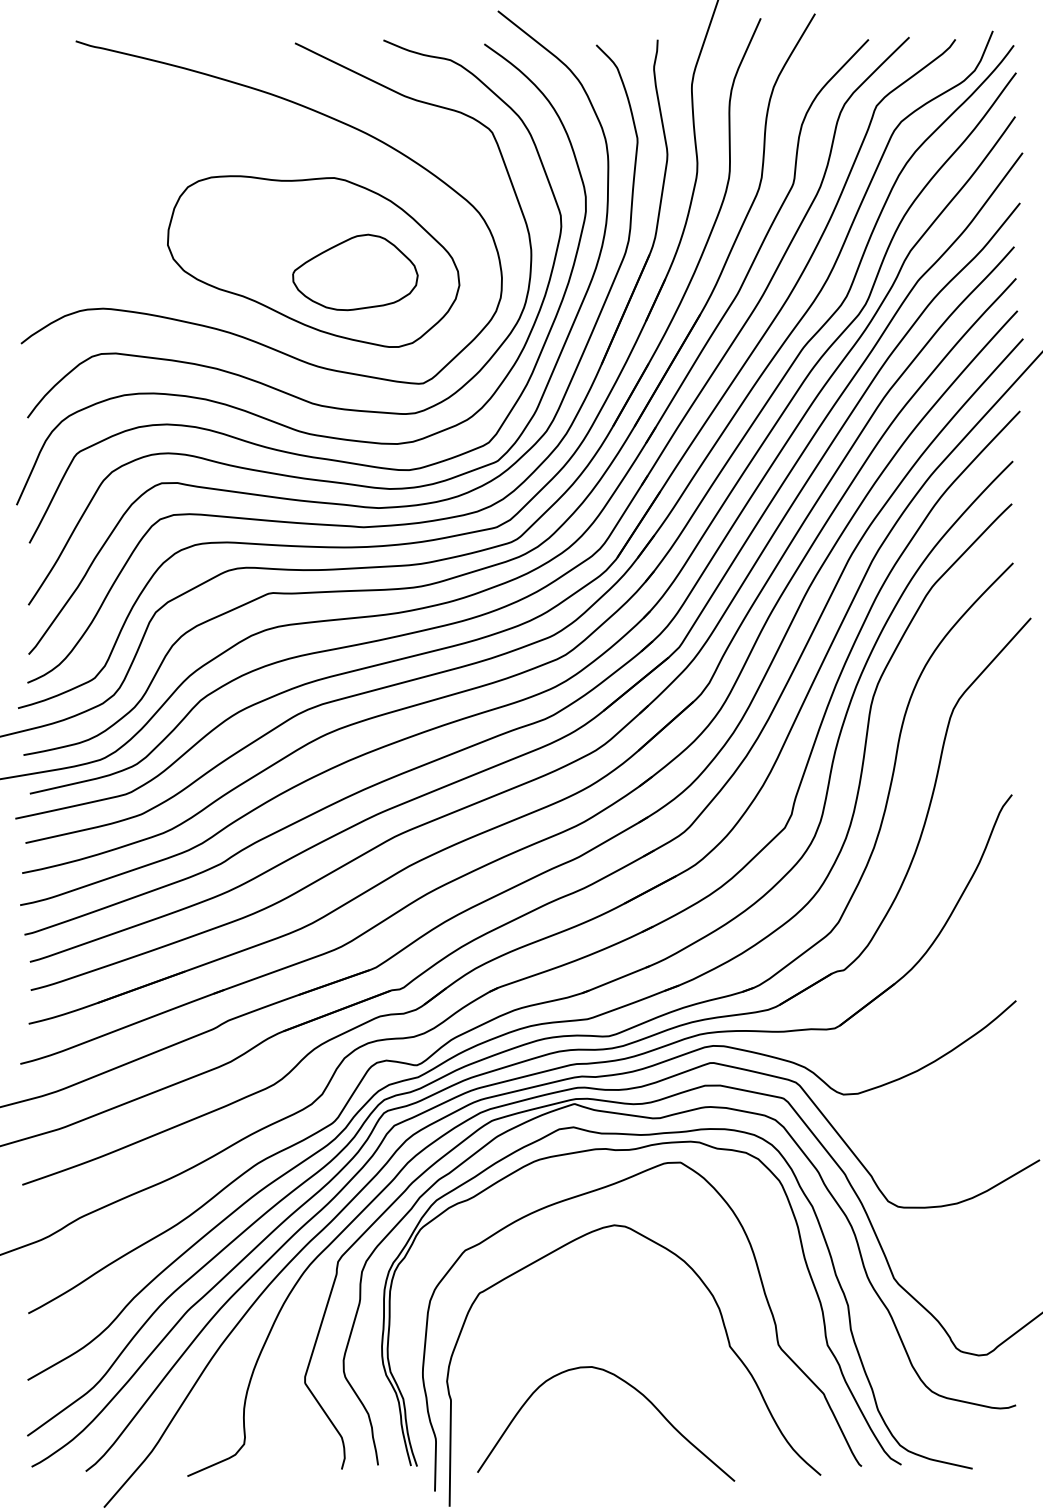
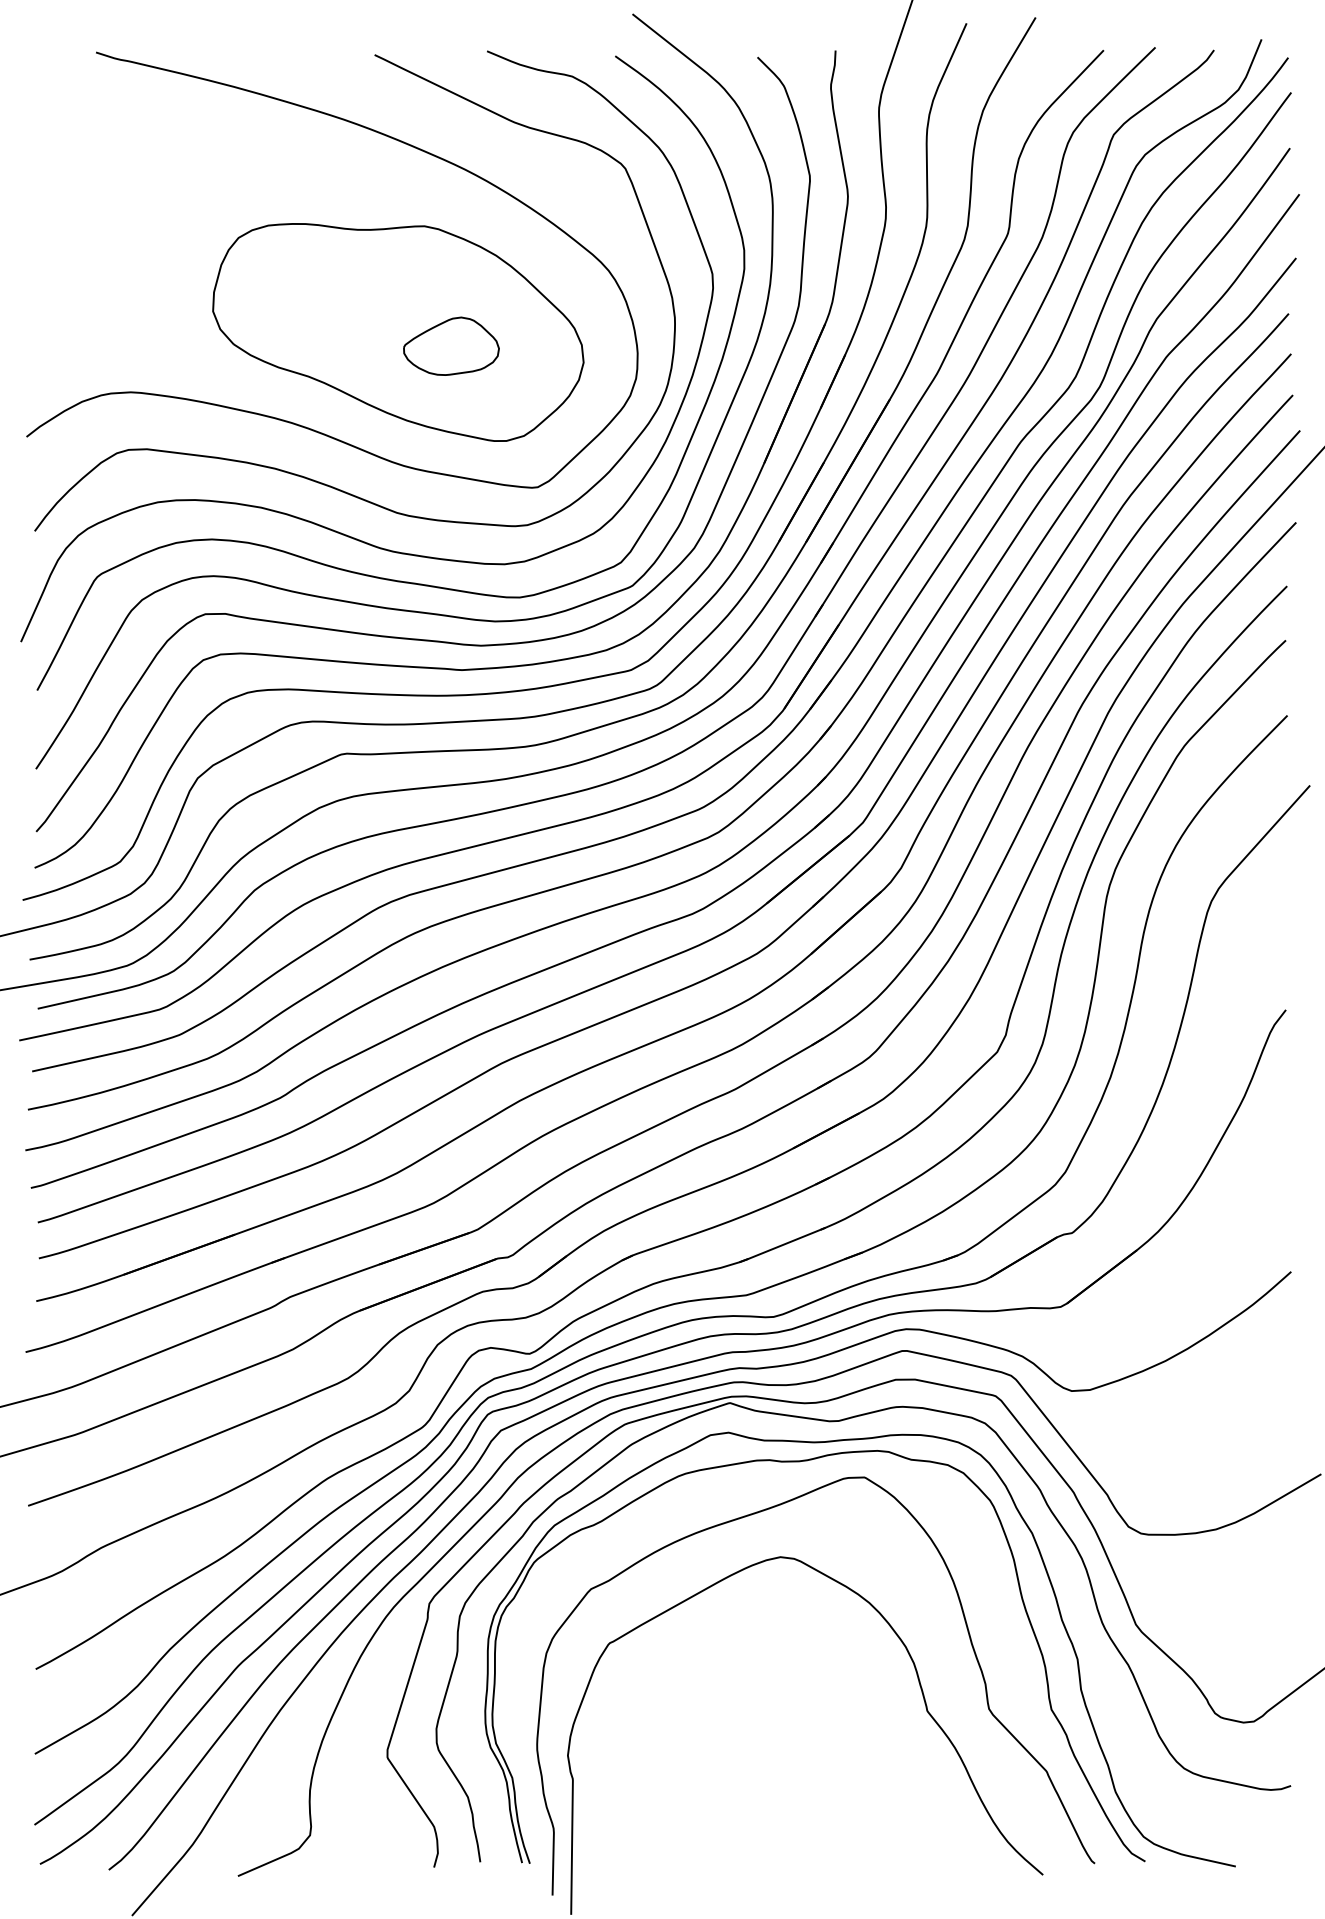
part: (355, 272) -> (451, 346), size x0.6
curve: (631, 1387) -> (802, 1763), removed

